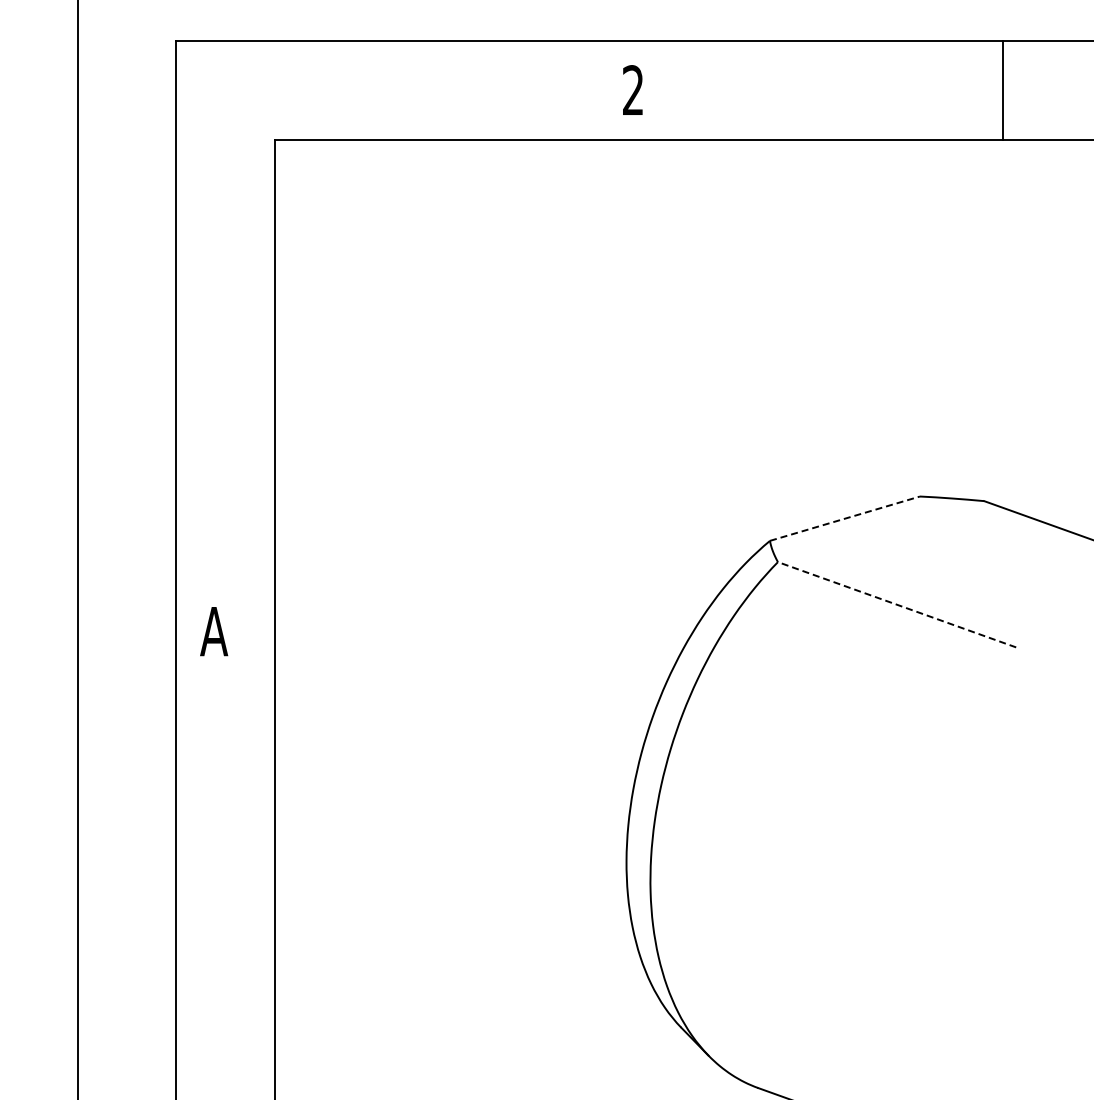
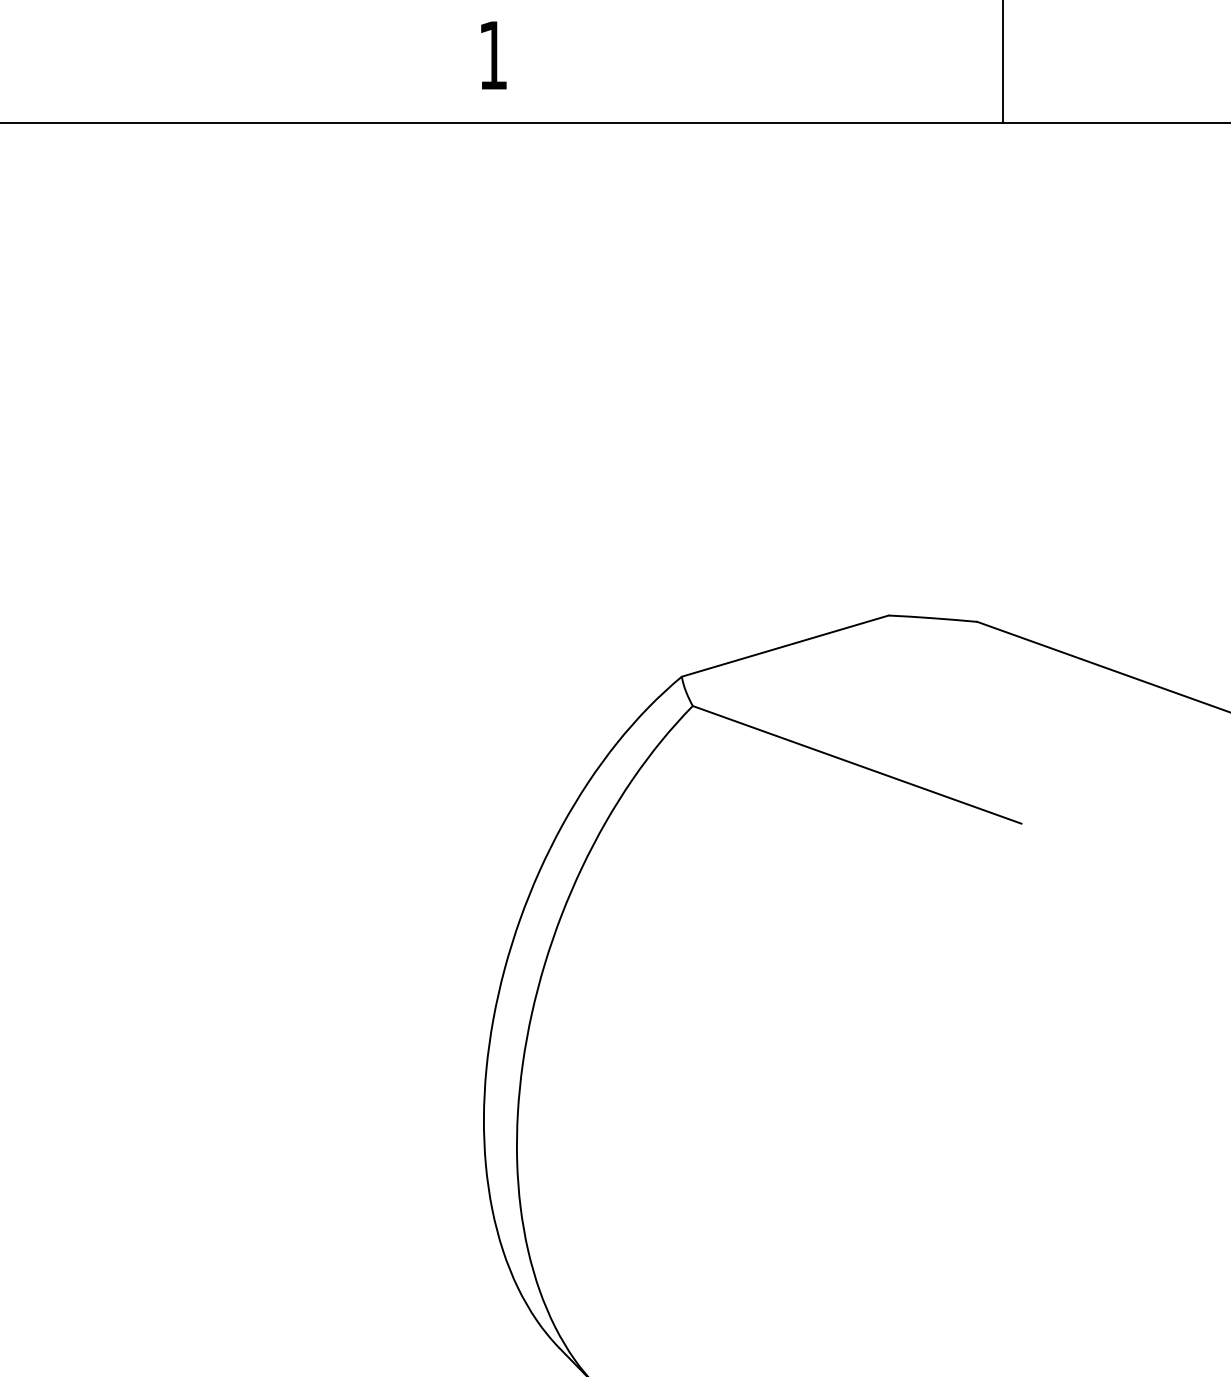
text: (632, 89) -> (492, 54), 2 -> 1
line: (845, 518) -> (785, 645), dashed -> solid
line: (897, 604) -> (857, 764), dashed -> solid

